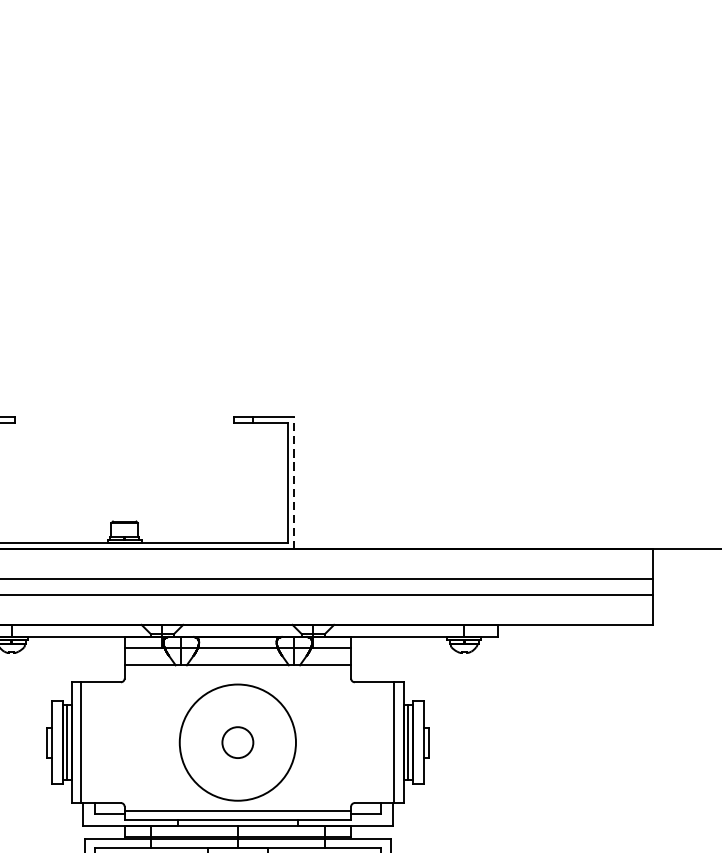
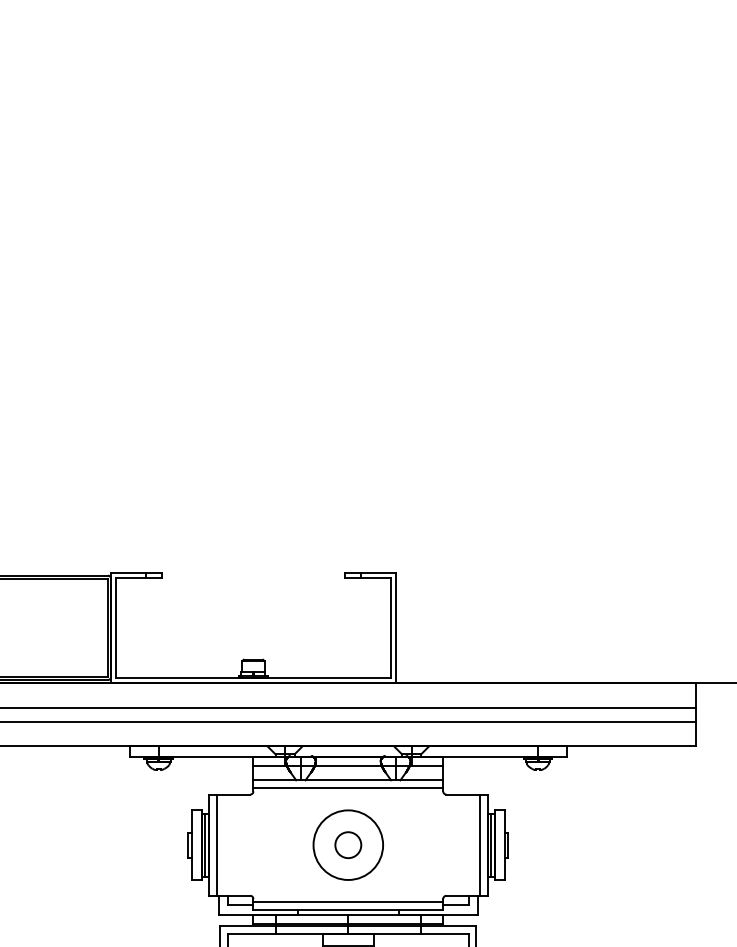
line: (294, 482) -> (395, 627), dashed -> solid
line: (238, 675) -> (348, 788), added
circle: (238, 741) -> (348, 844), size x0.71

